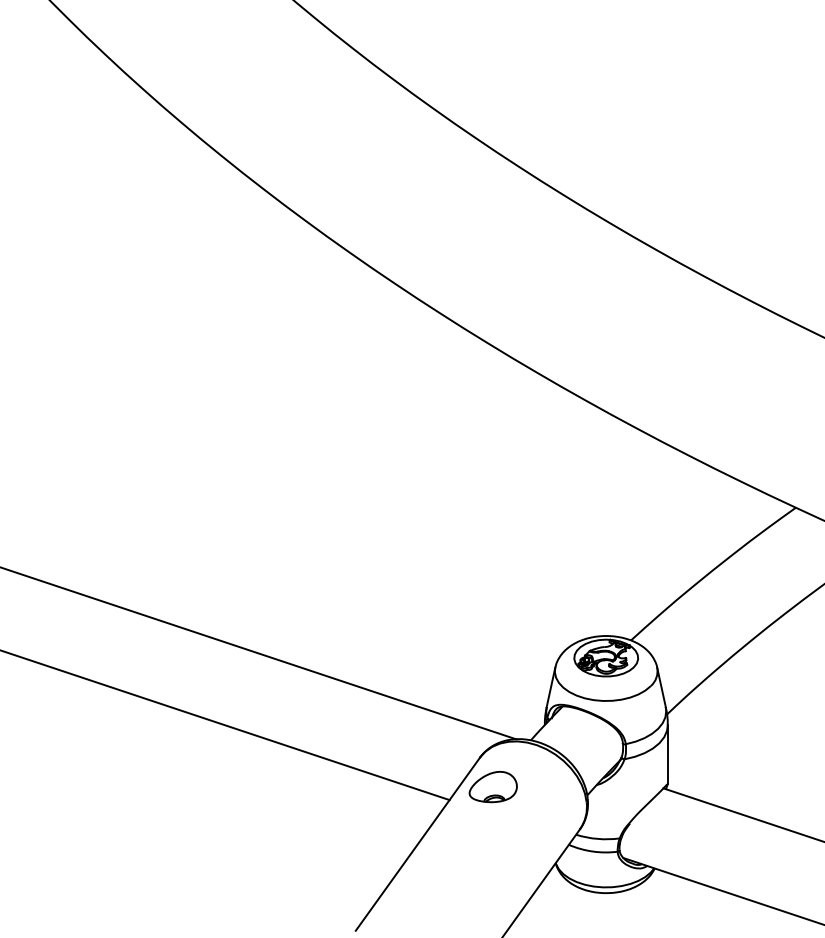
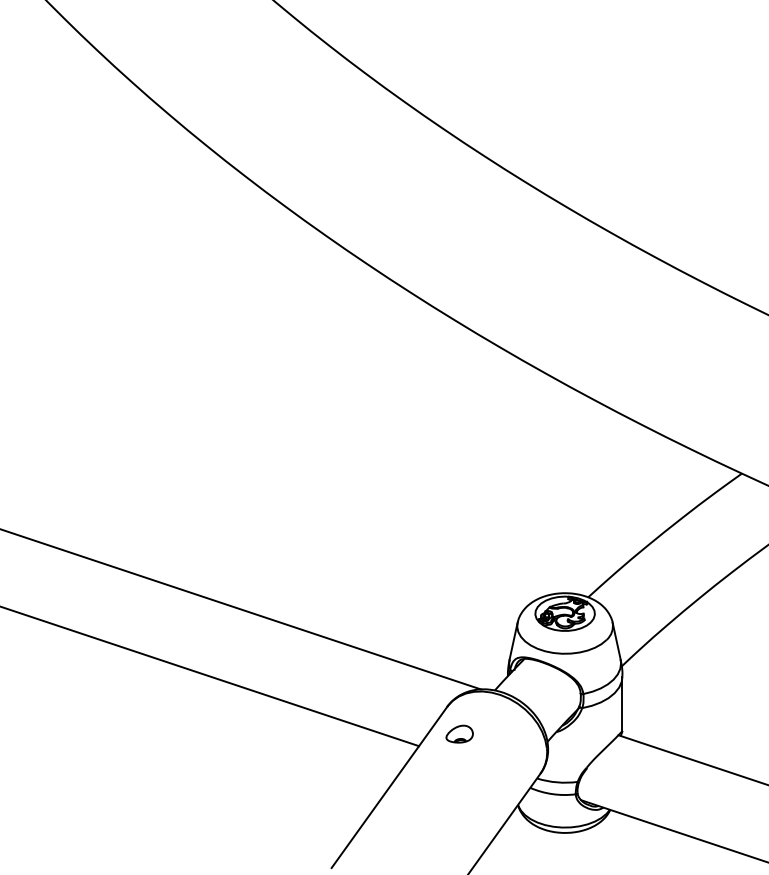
part: (492, 787) -> (459, 734), size x0.6

